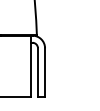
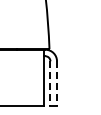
line: (37, 73) -> (50, 84), solid -> dashed
line: (45, 73) -> (57, 84), solid -> dashed

